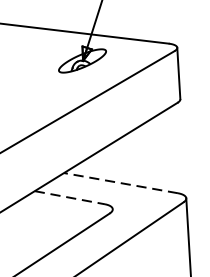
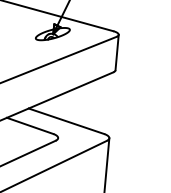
line: (121, 183) -> (66, 121), dashed -> solid
line: (70, 197) -> (30, 125), dashed -> solid

